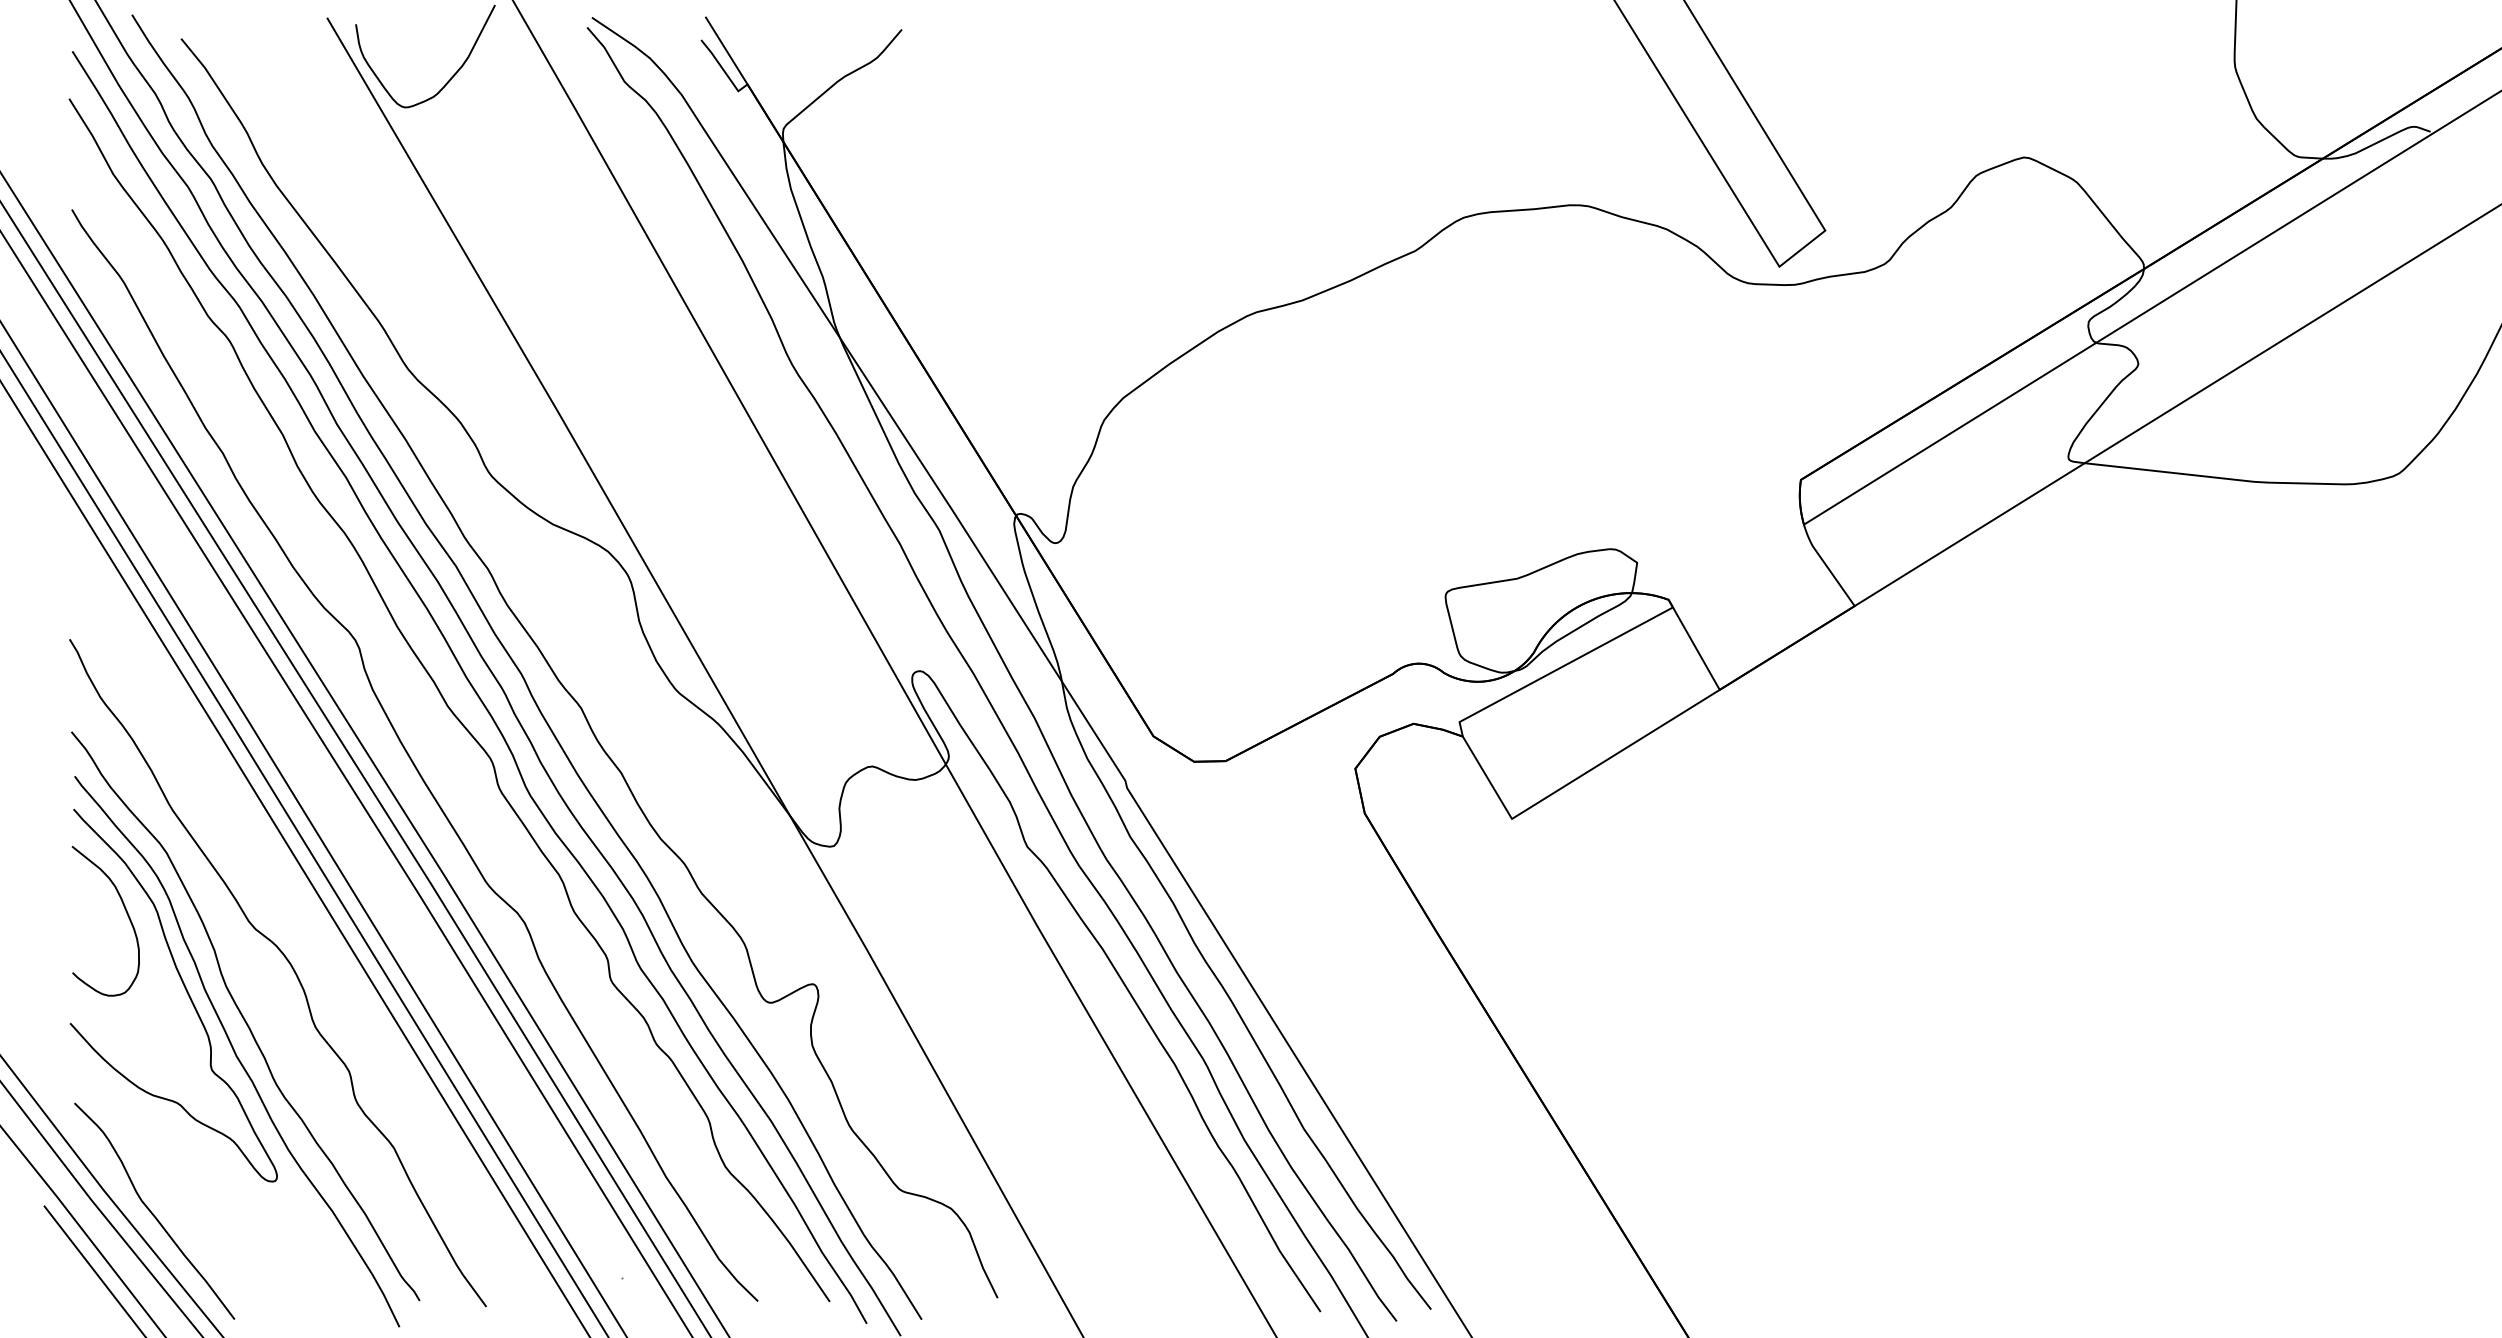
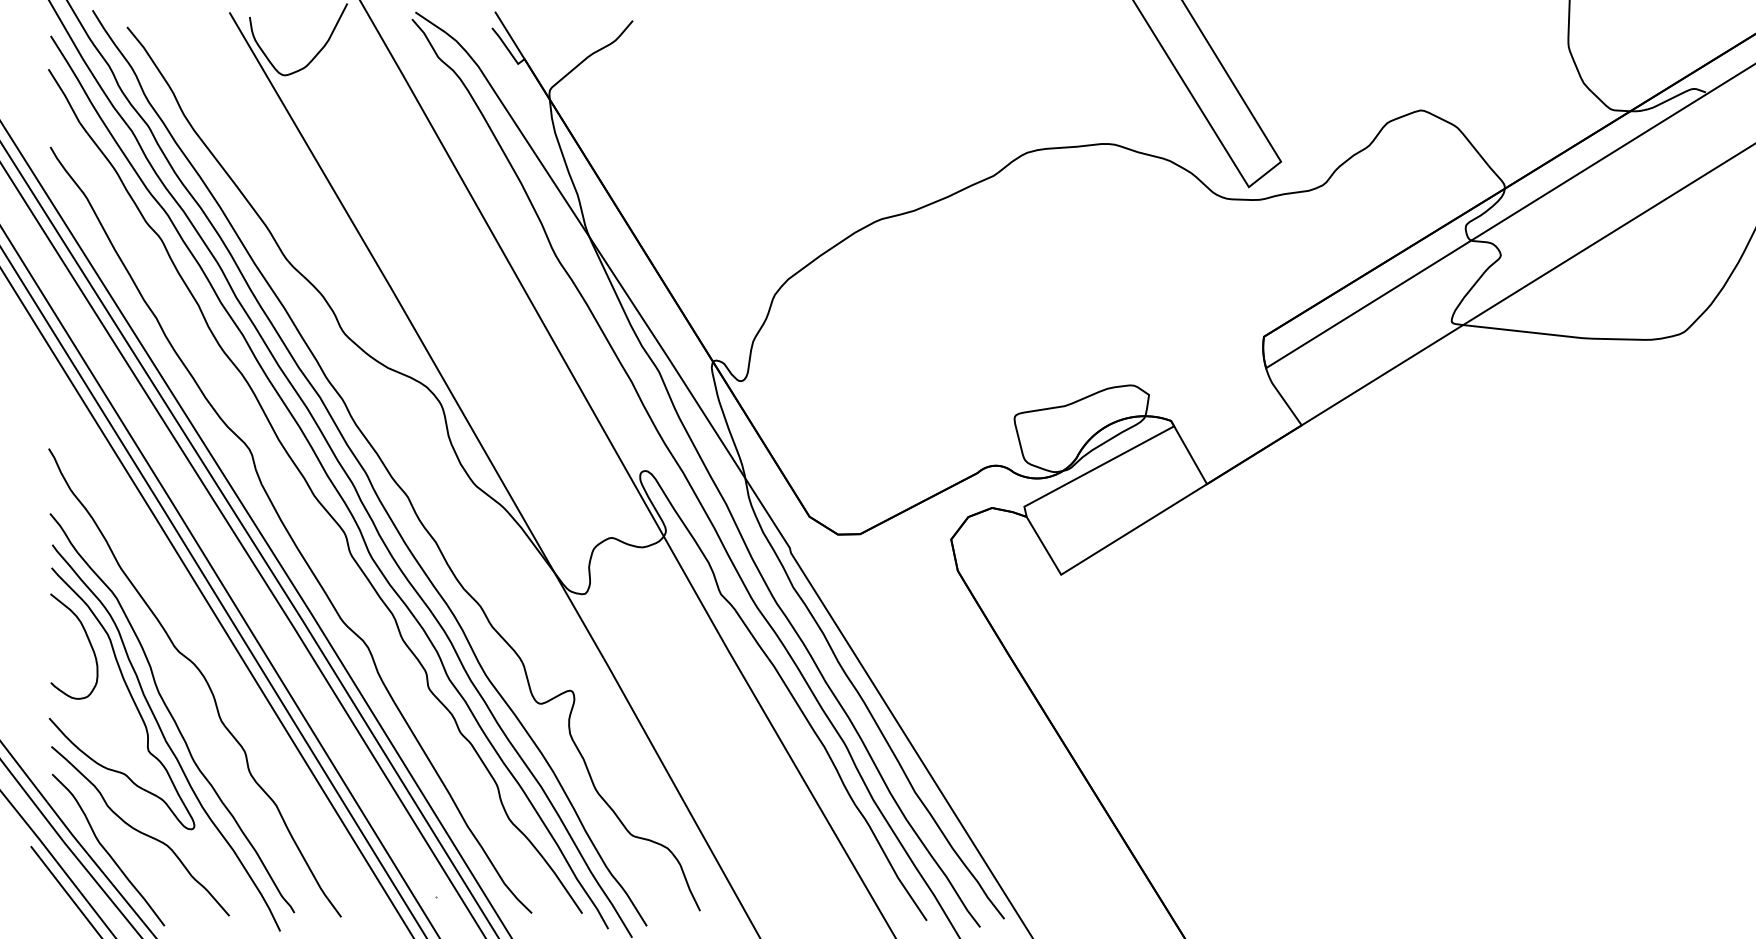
curve: (200, 1184) -> (140, 831), added

